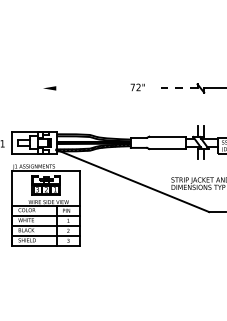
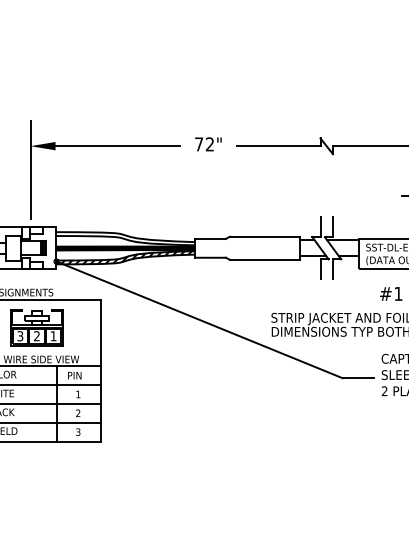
line: (89, 88) -> (117, 146), added
line: (174, 88) -> (277, 146), dashed -> solid
line: (42, 101) -> (29, 170), added

